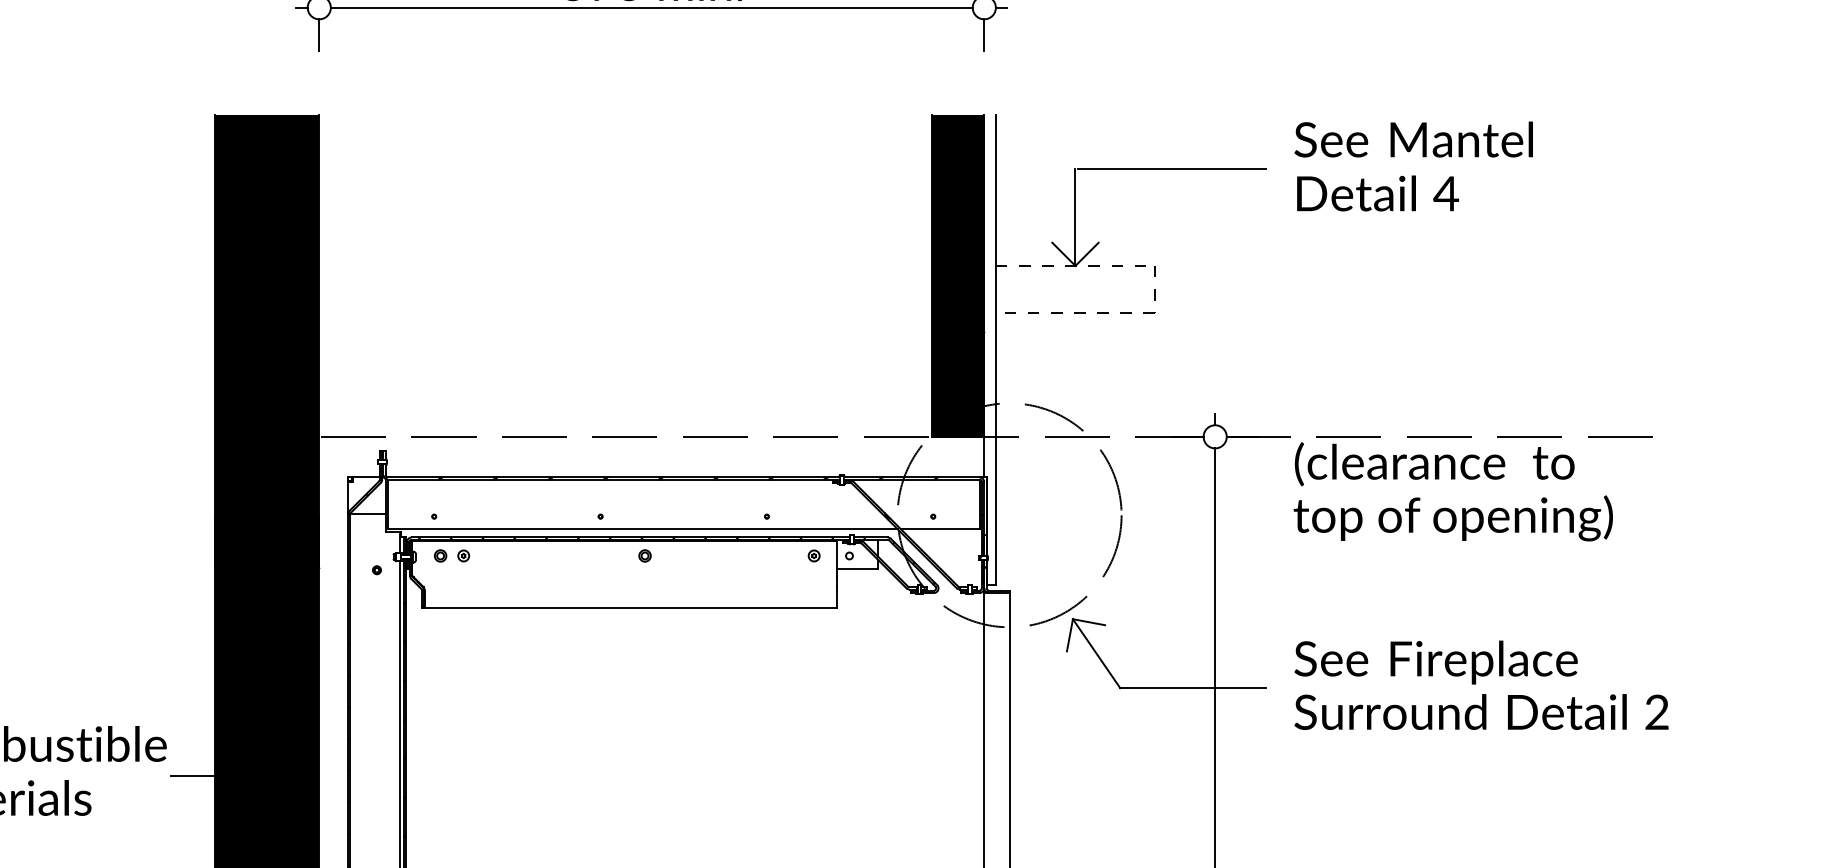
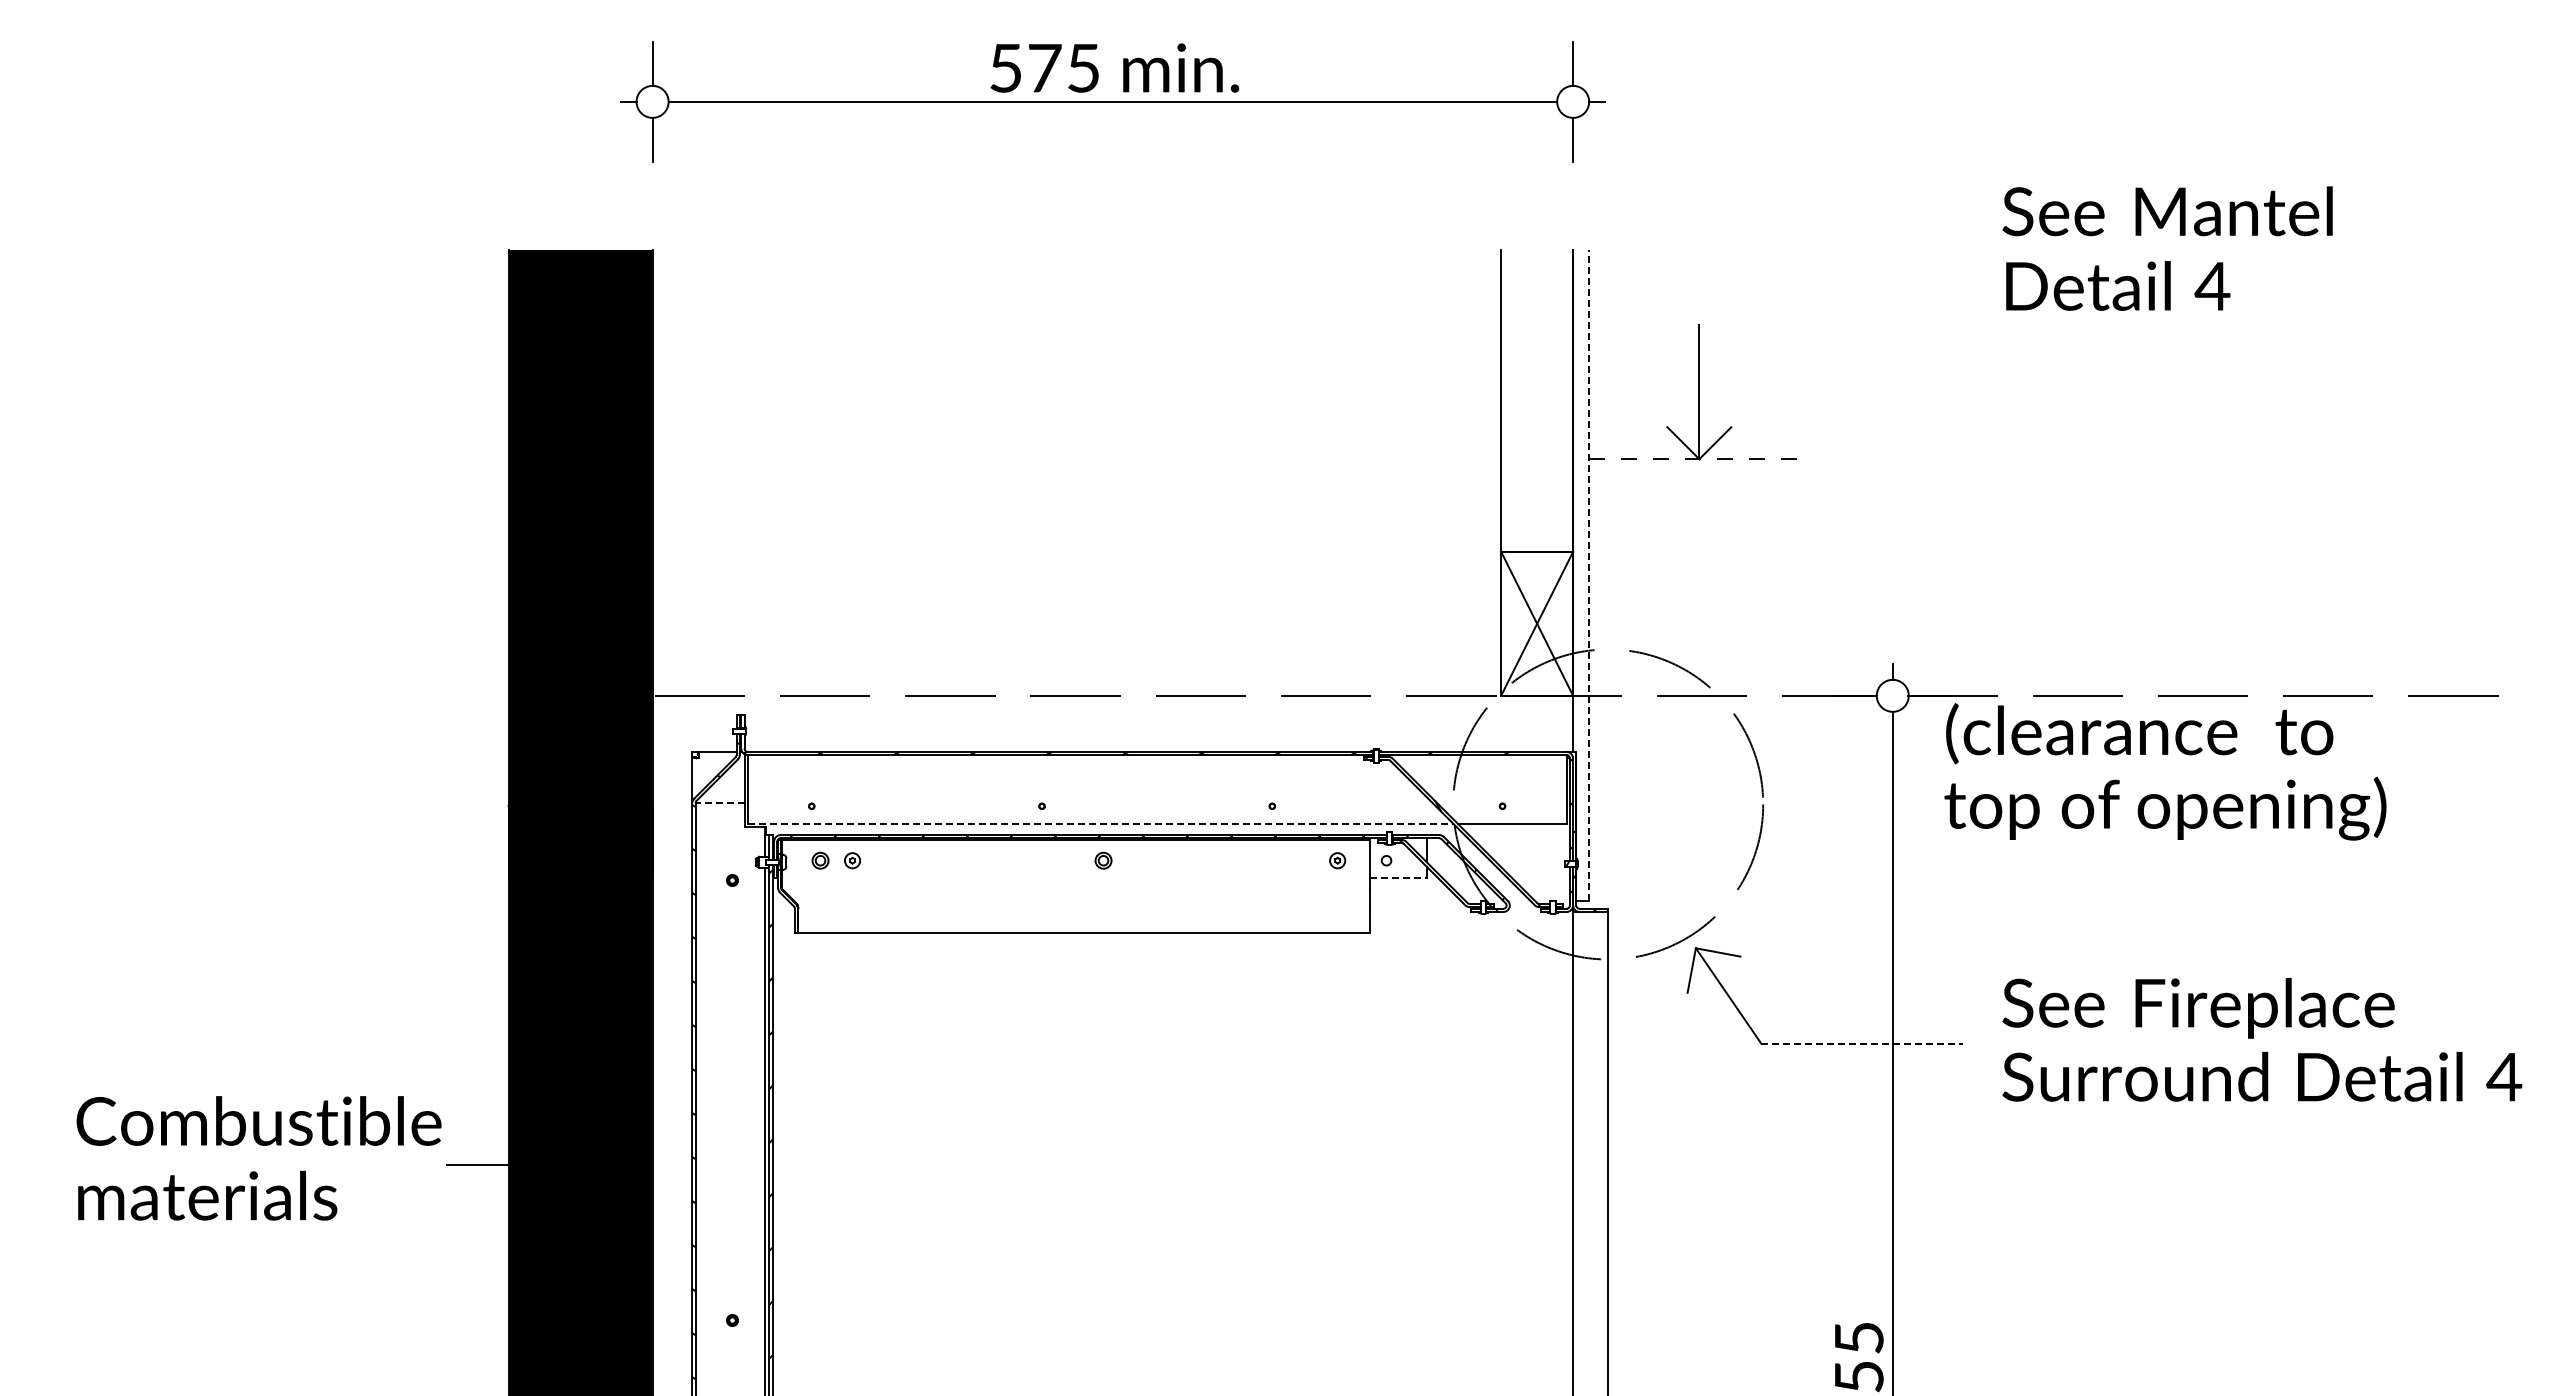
text: (1413, 166) -> (2167, 248), moved
line: (1171, 169) -> (1832, 325), removed
fill: (958, 275) -> (1537, 472), removed
part: (1079, 313) -> (1705, 524), removed
line: (996, 349) -> (1589, 575), solid -> dashed
text: (1453, 491) -> (2165, 771), moved
line: (369, 514) -> (721, 803), solid -> dashed
line: (642, 529) -> (1100, 823), solid -> dashed
line: (858, 568) -> (1398, 878), solid -> dashed
line: (1193, 687) -> (1862, 1043), solid -> dashed
text: (1657, 711) -> (2504, 1076), 2 -> 4

